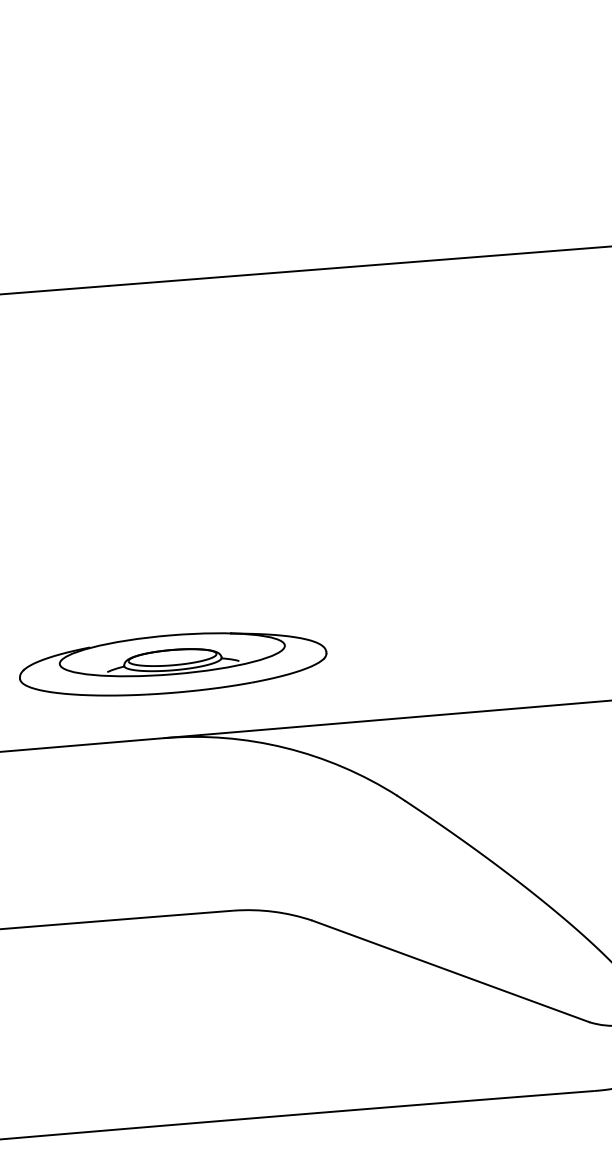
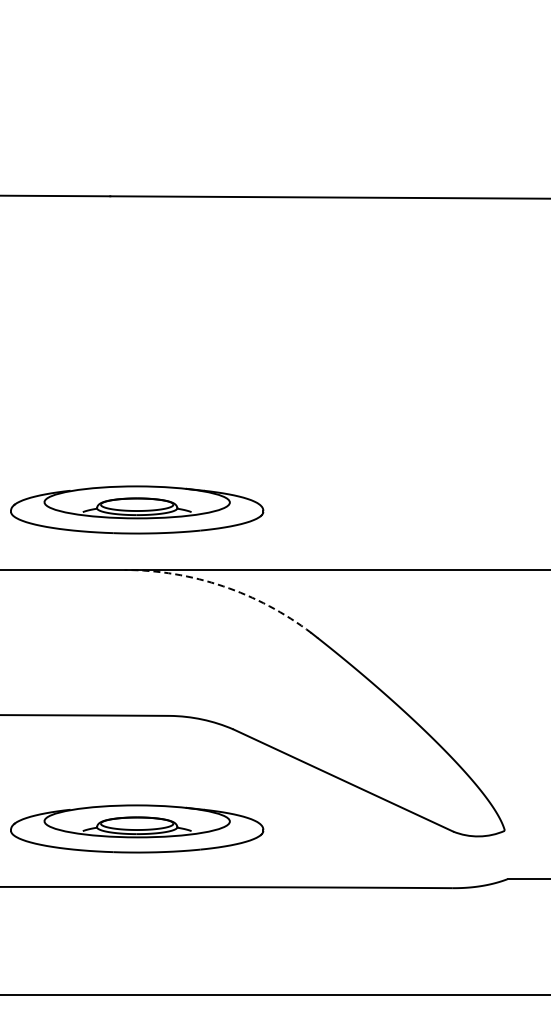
arc: (285, 748) -> (223, 586), solid -> dashed
part: (205, 1050) -> (137, 828), added

